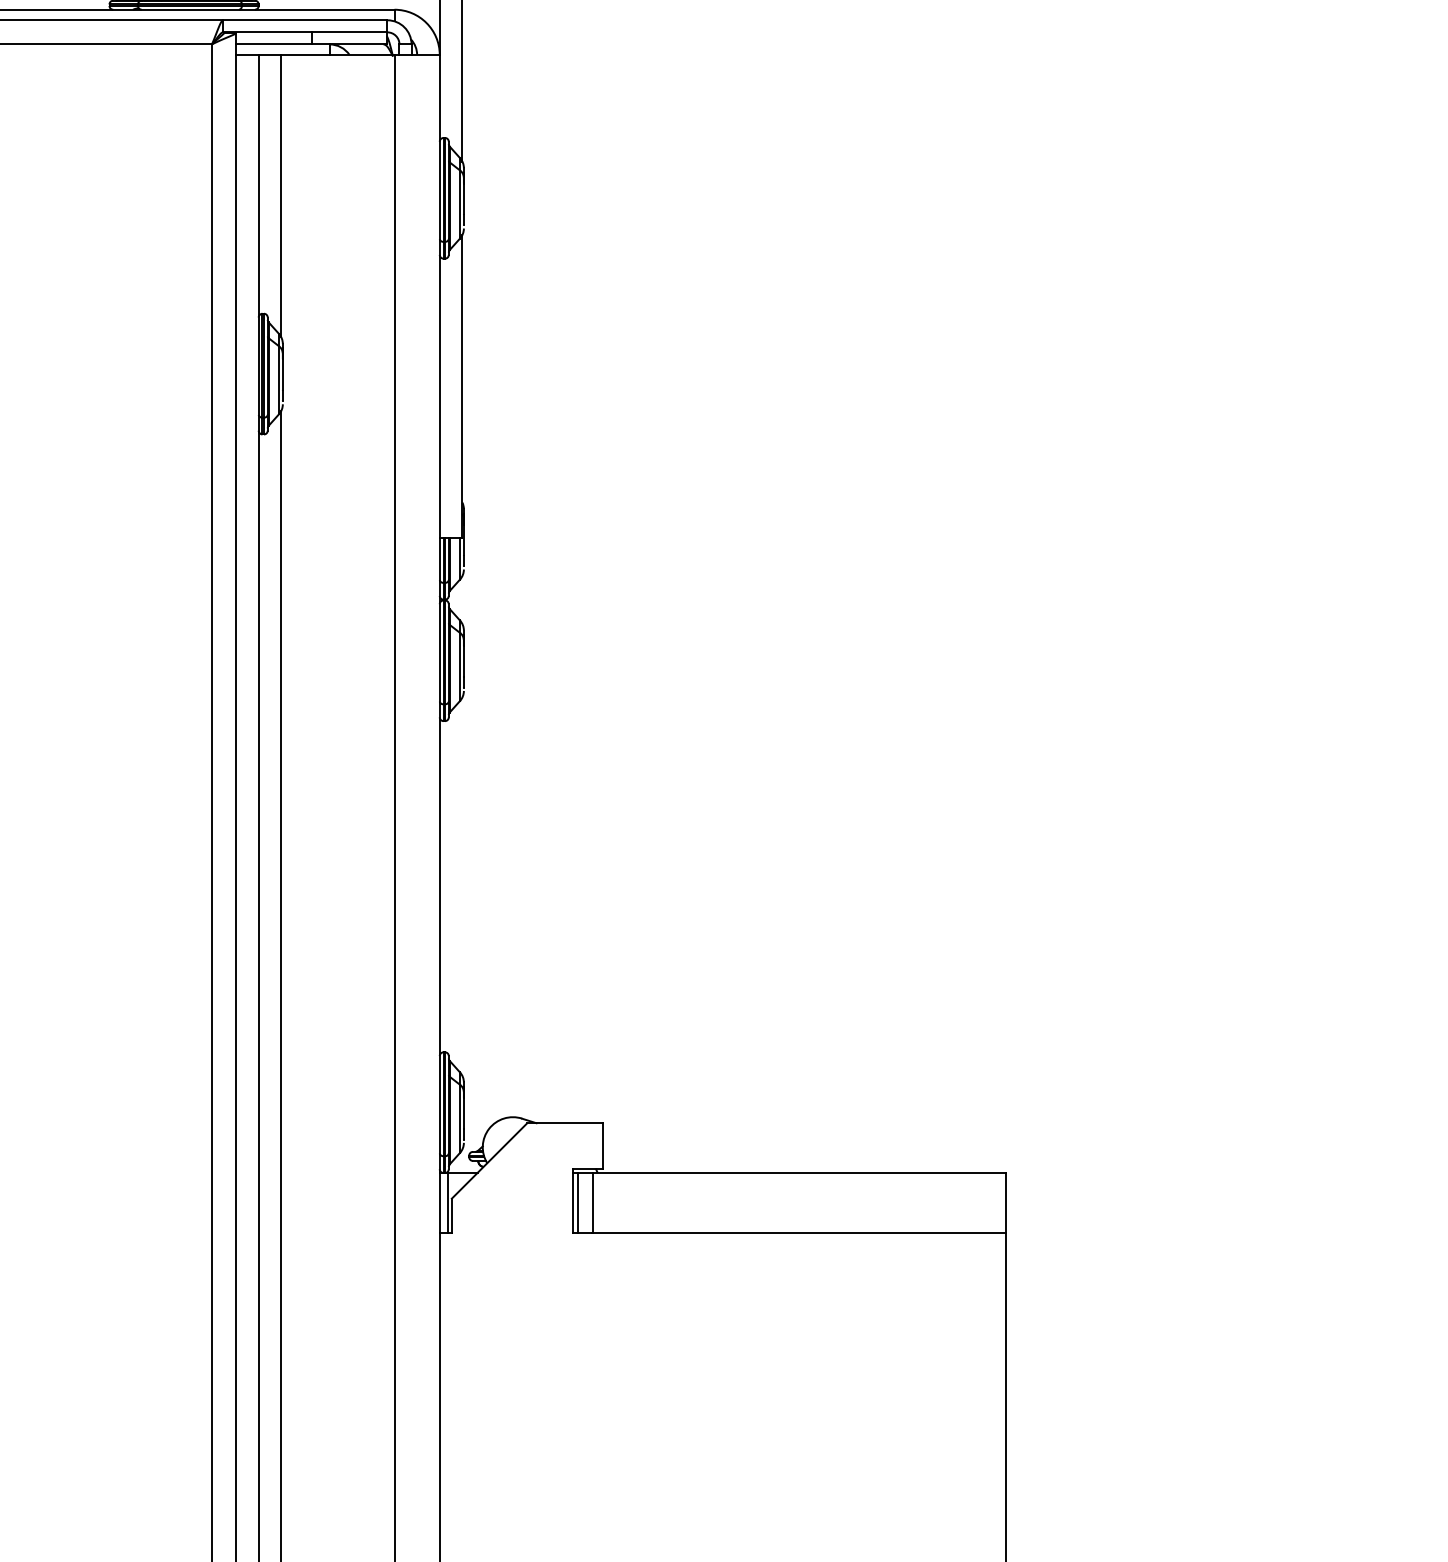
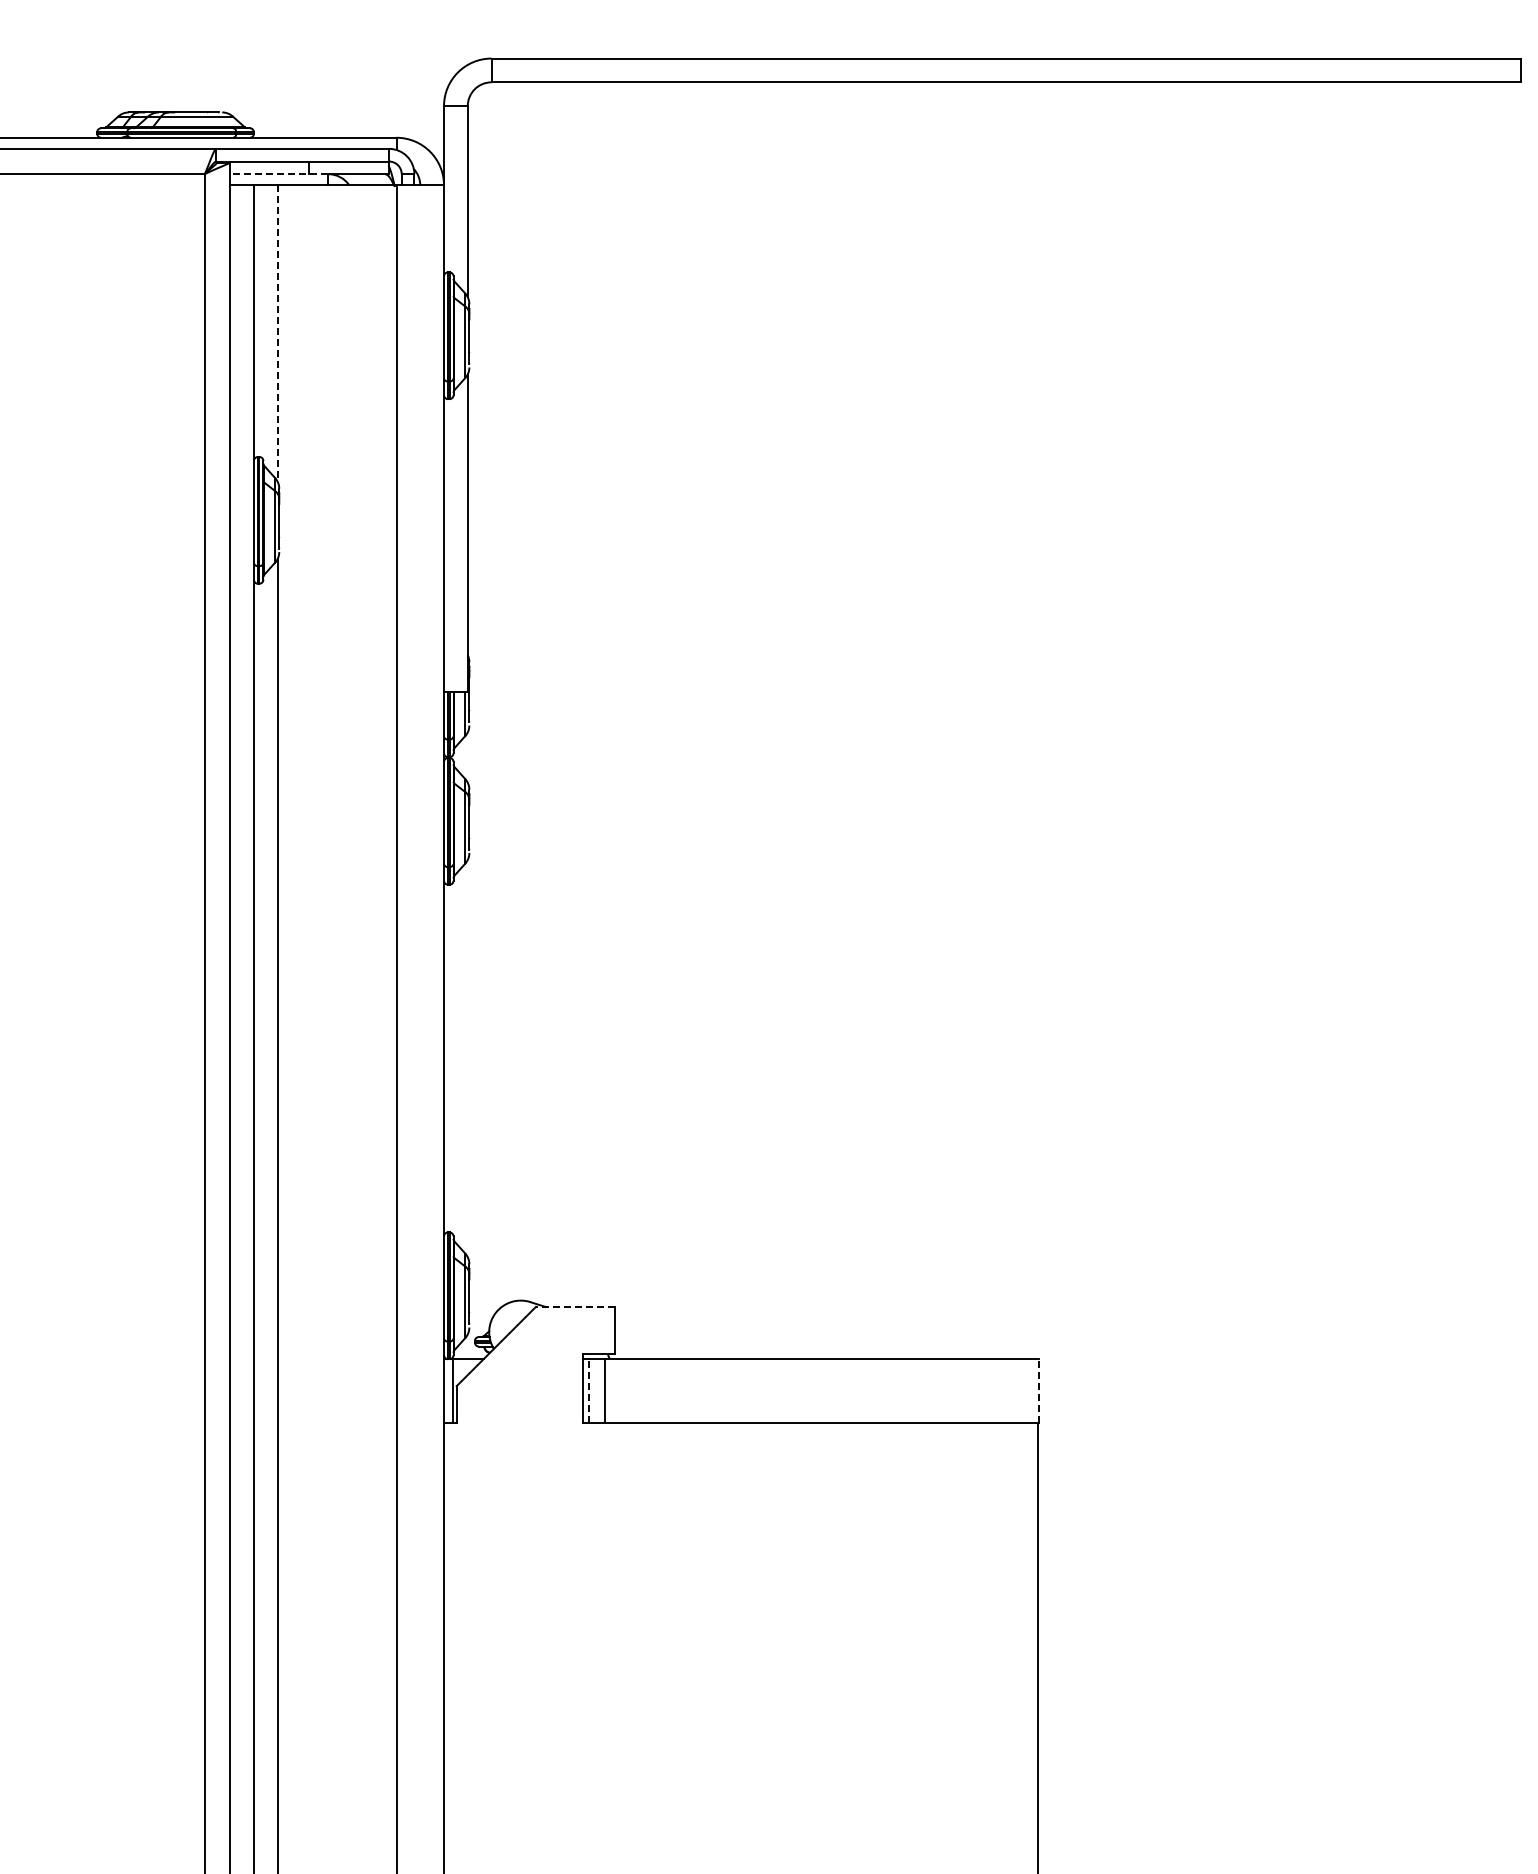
line: (282, 44) -> (278, 174), solid -> dashed
line: (281, 197) -> (277, 334), solid -> dashed
line: (564, 1122) -> (575, 1306), solid -> dashed
line: (577, 1202) -> (588, 1390), solid -> dashed
line: (1005, 1202) -> (1038, 1390), solid -> dashed

